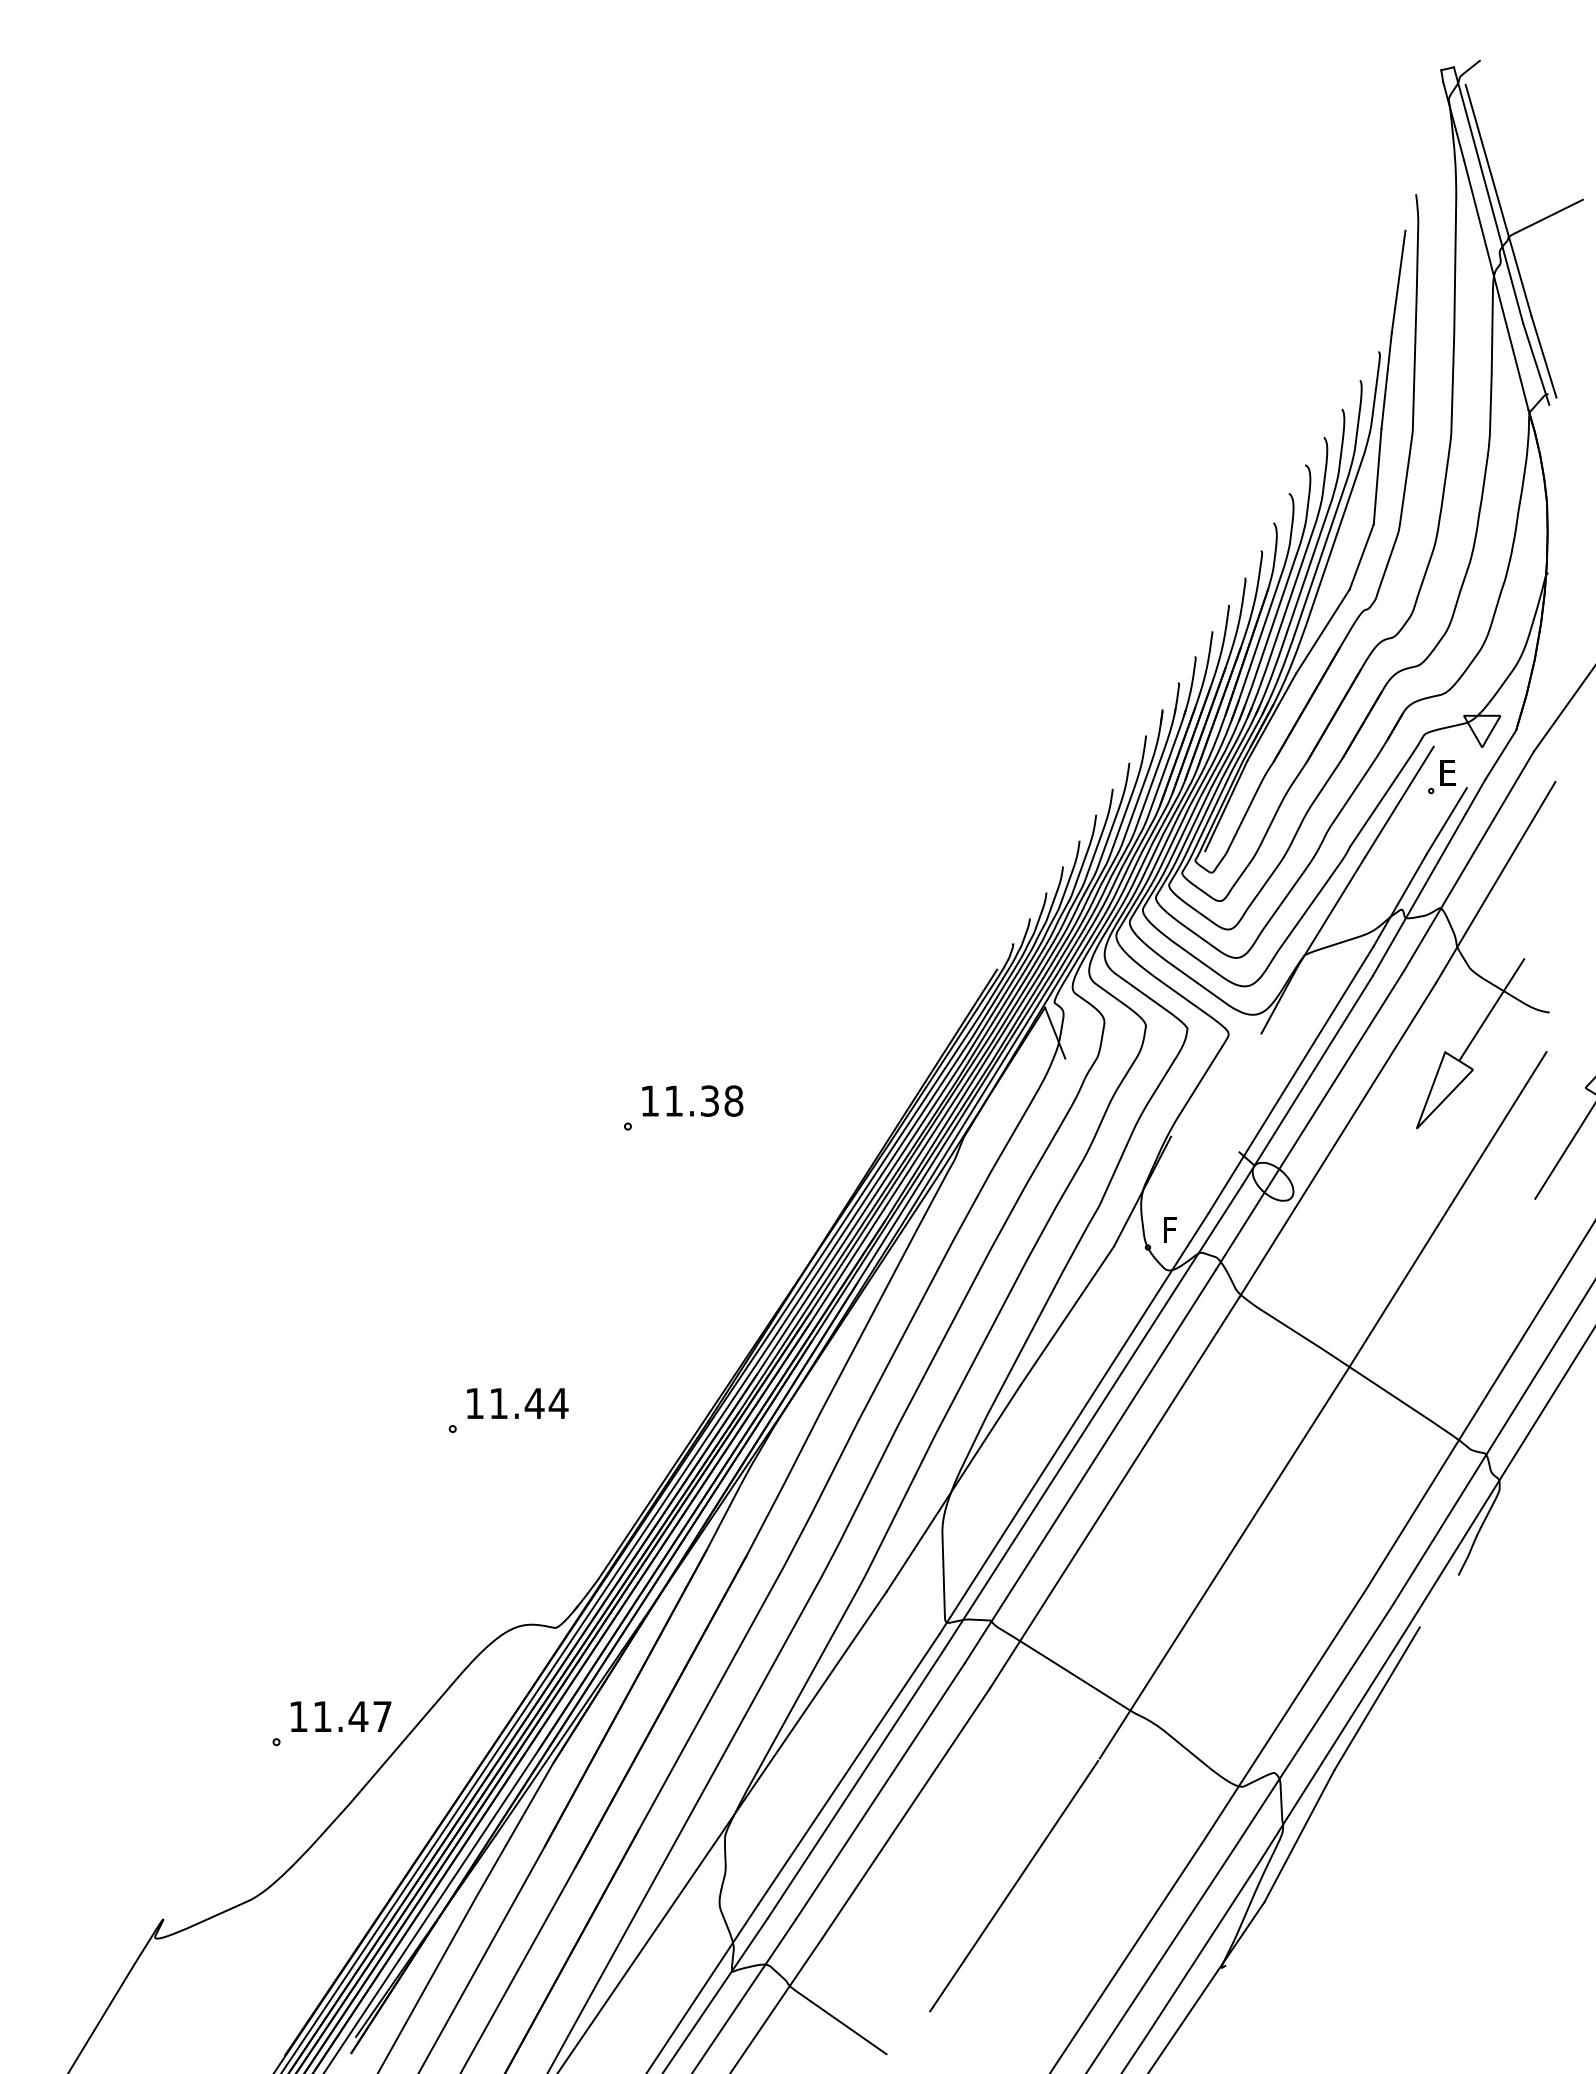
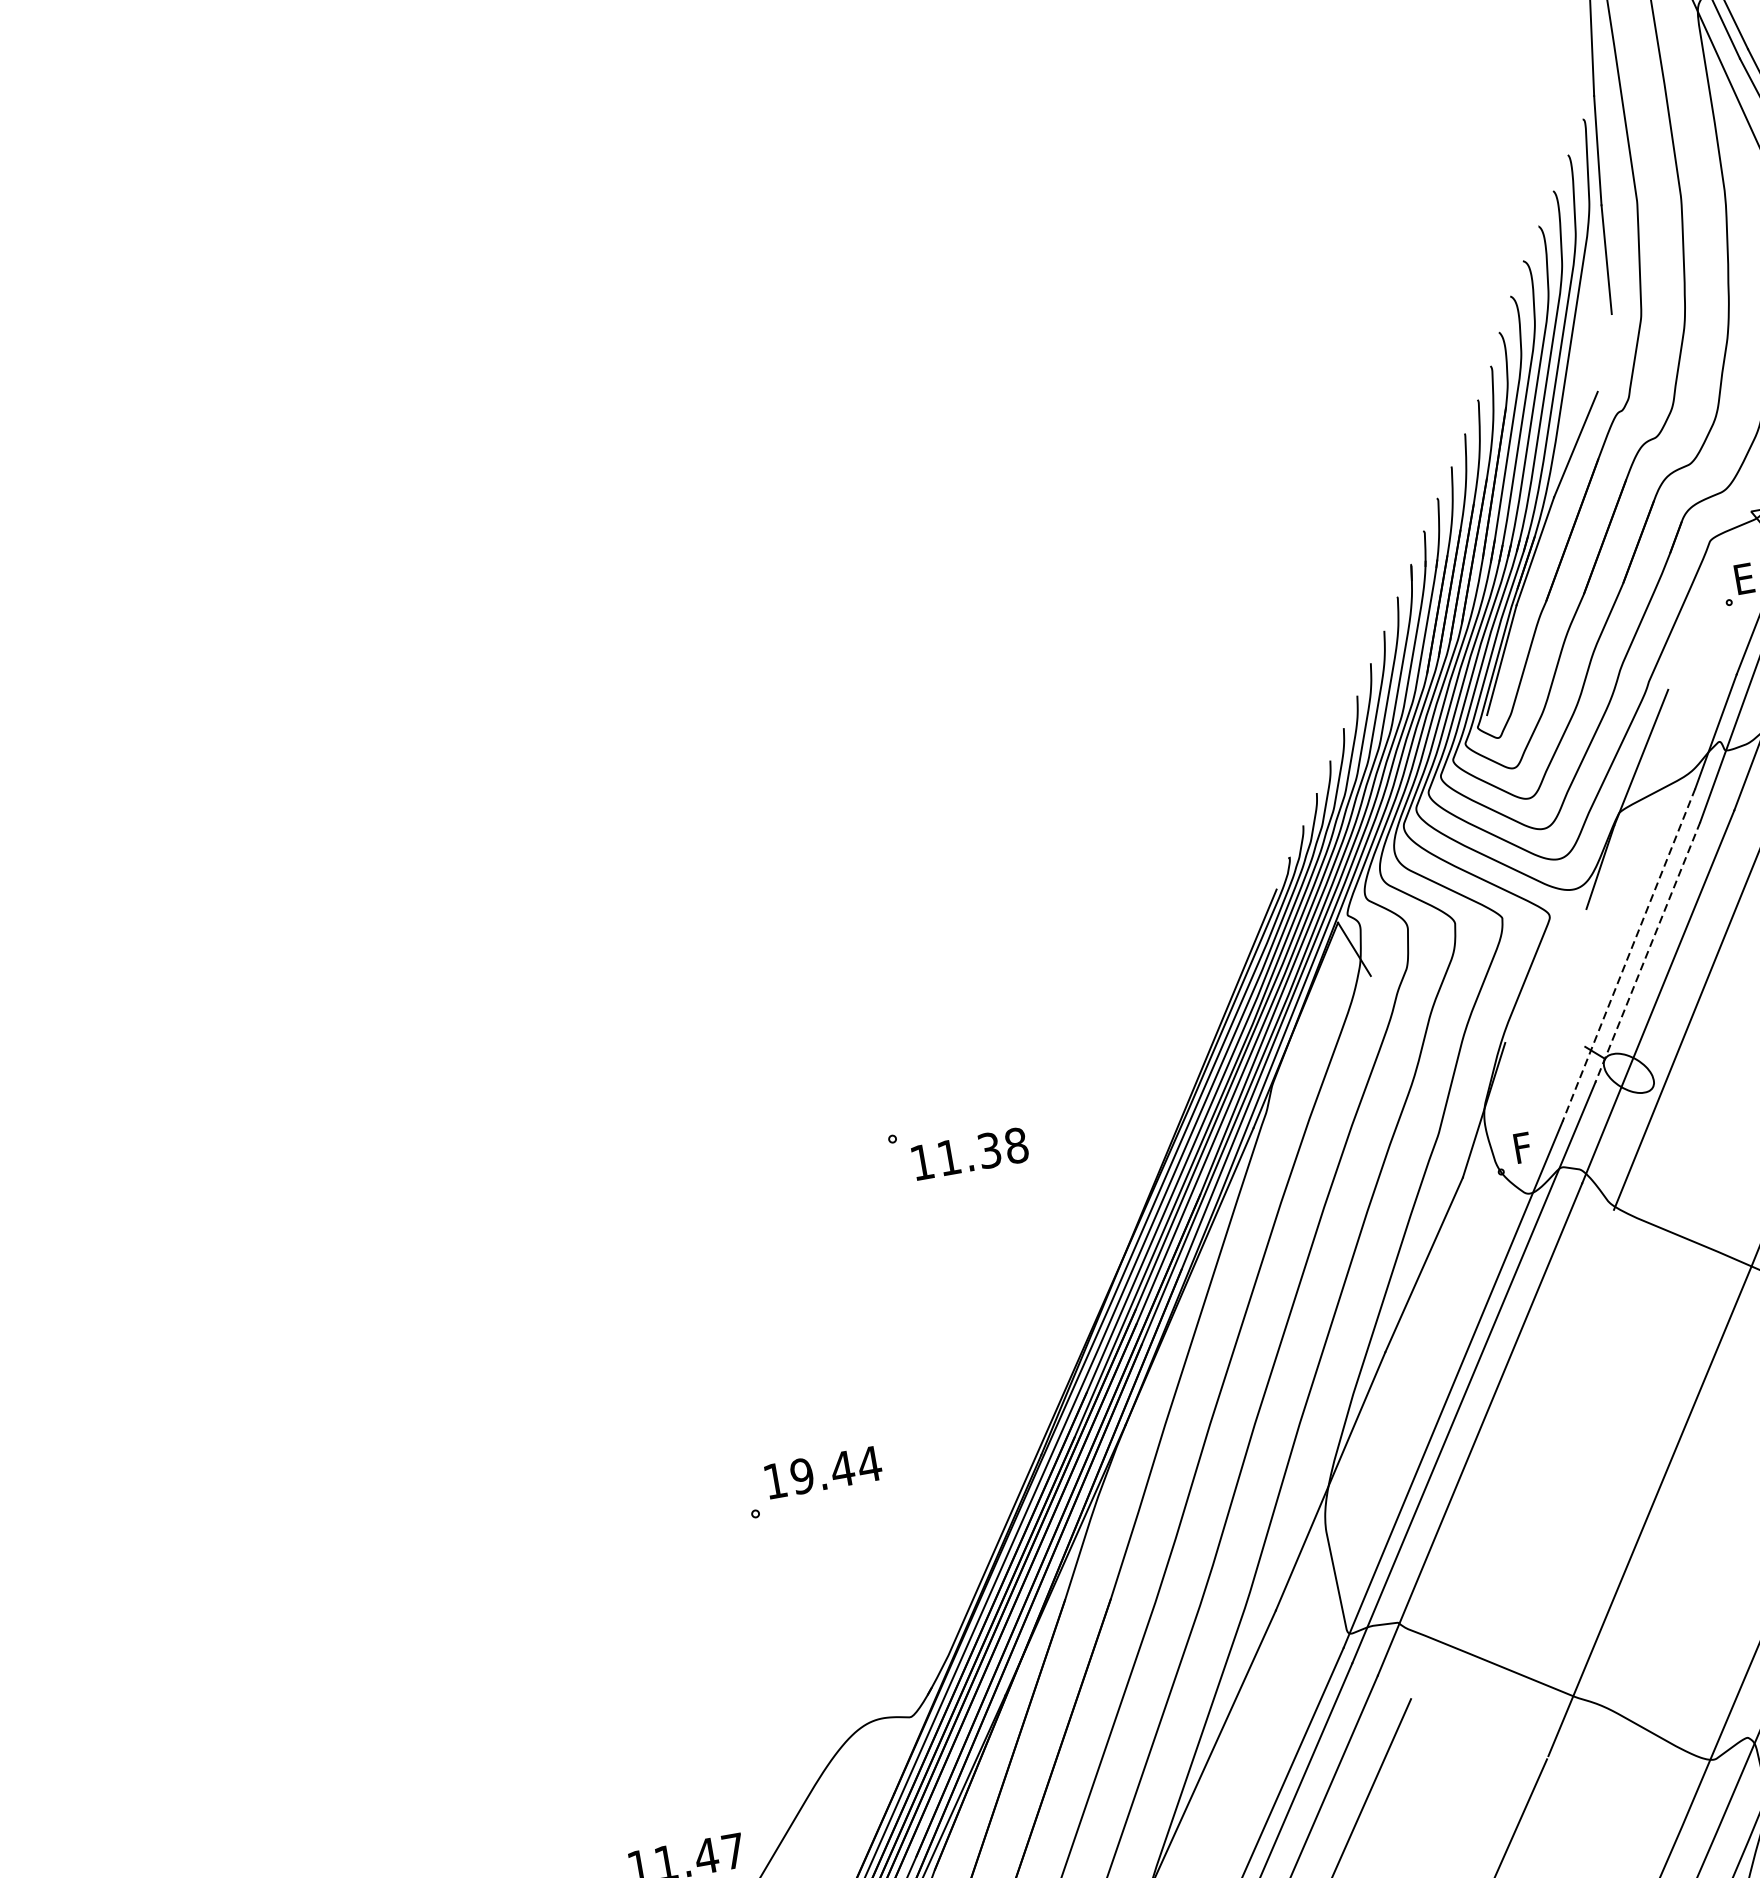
line: (1361, 556) -> (1604, 352), removed
line: (1399, 801) -> (1695, 620), removed
line: (1291, 1079) -> (1629, 954), solid -> dashed
line: (1307, 1080) -> (1647, 952), solid -> dashed
text: (692, 1100) -> (969, 1153), moved
text: (498, 1403) -> (801, 1476), 11.44 -> 19.44
line: (1114, 1492) -> (1512, 1454), removed

